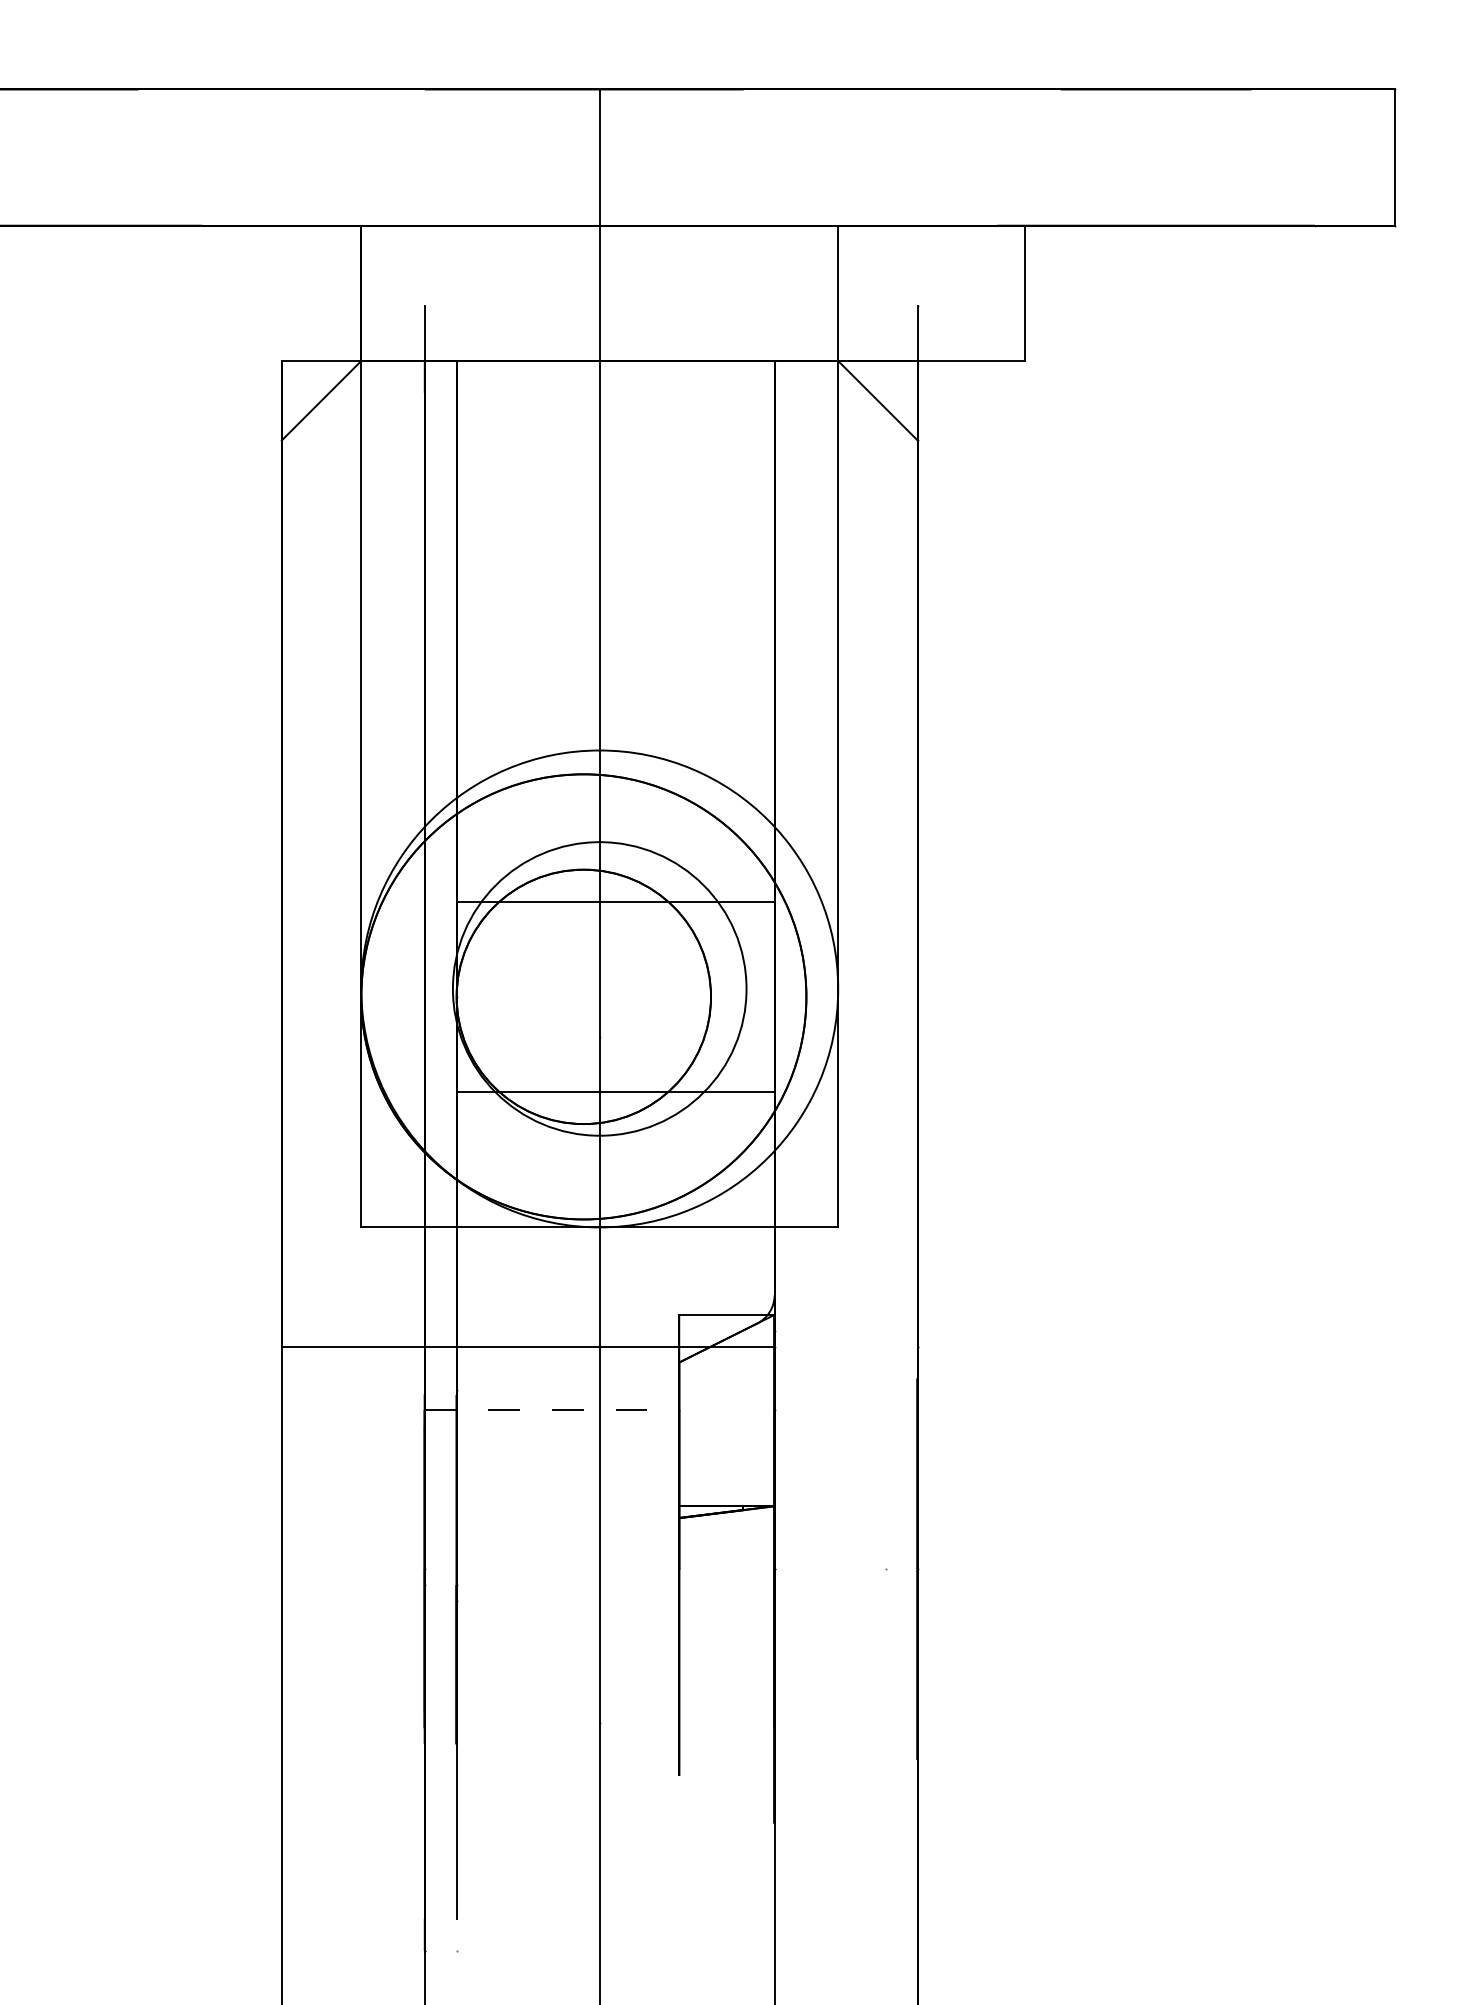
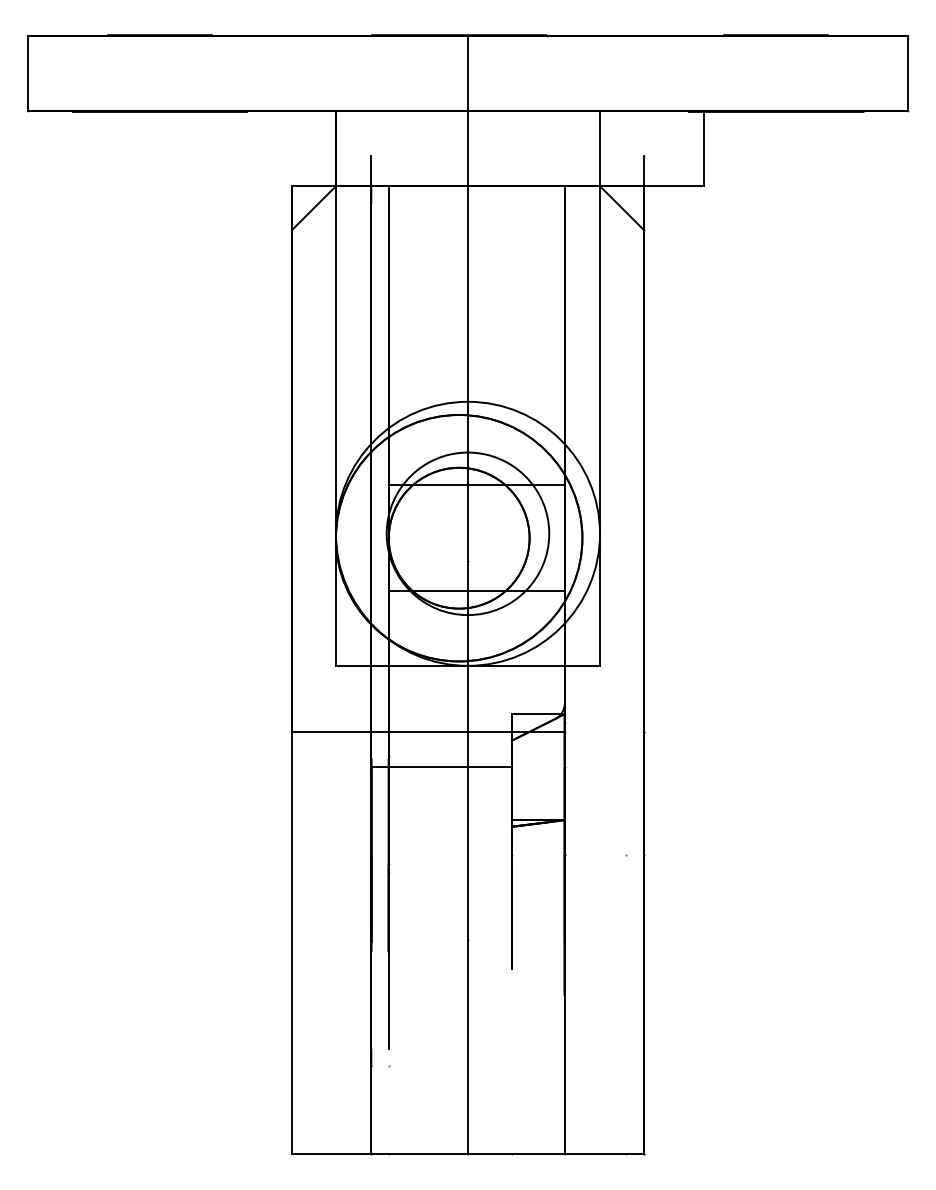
line: (553, 1411) -> (442, 767), dashed -> solid

